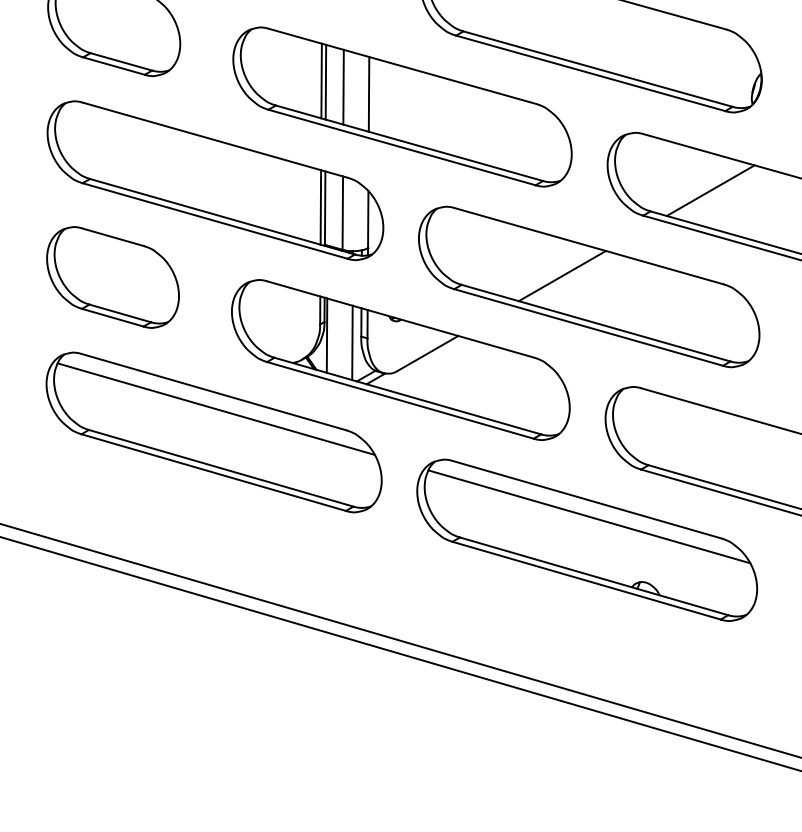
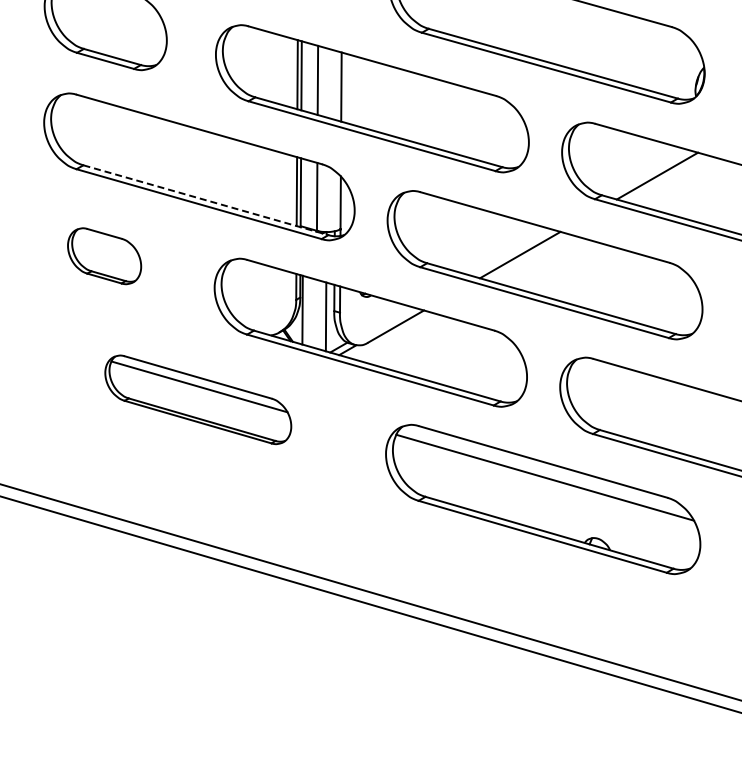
line: (223, 217) -> (206, 200), solid -> dashed
part: (112, 276) -> (104, 255), size x0.6
part: (214, 432) -> (198, 399), size x0.6

